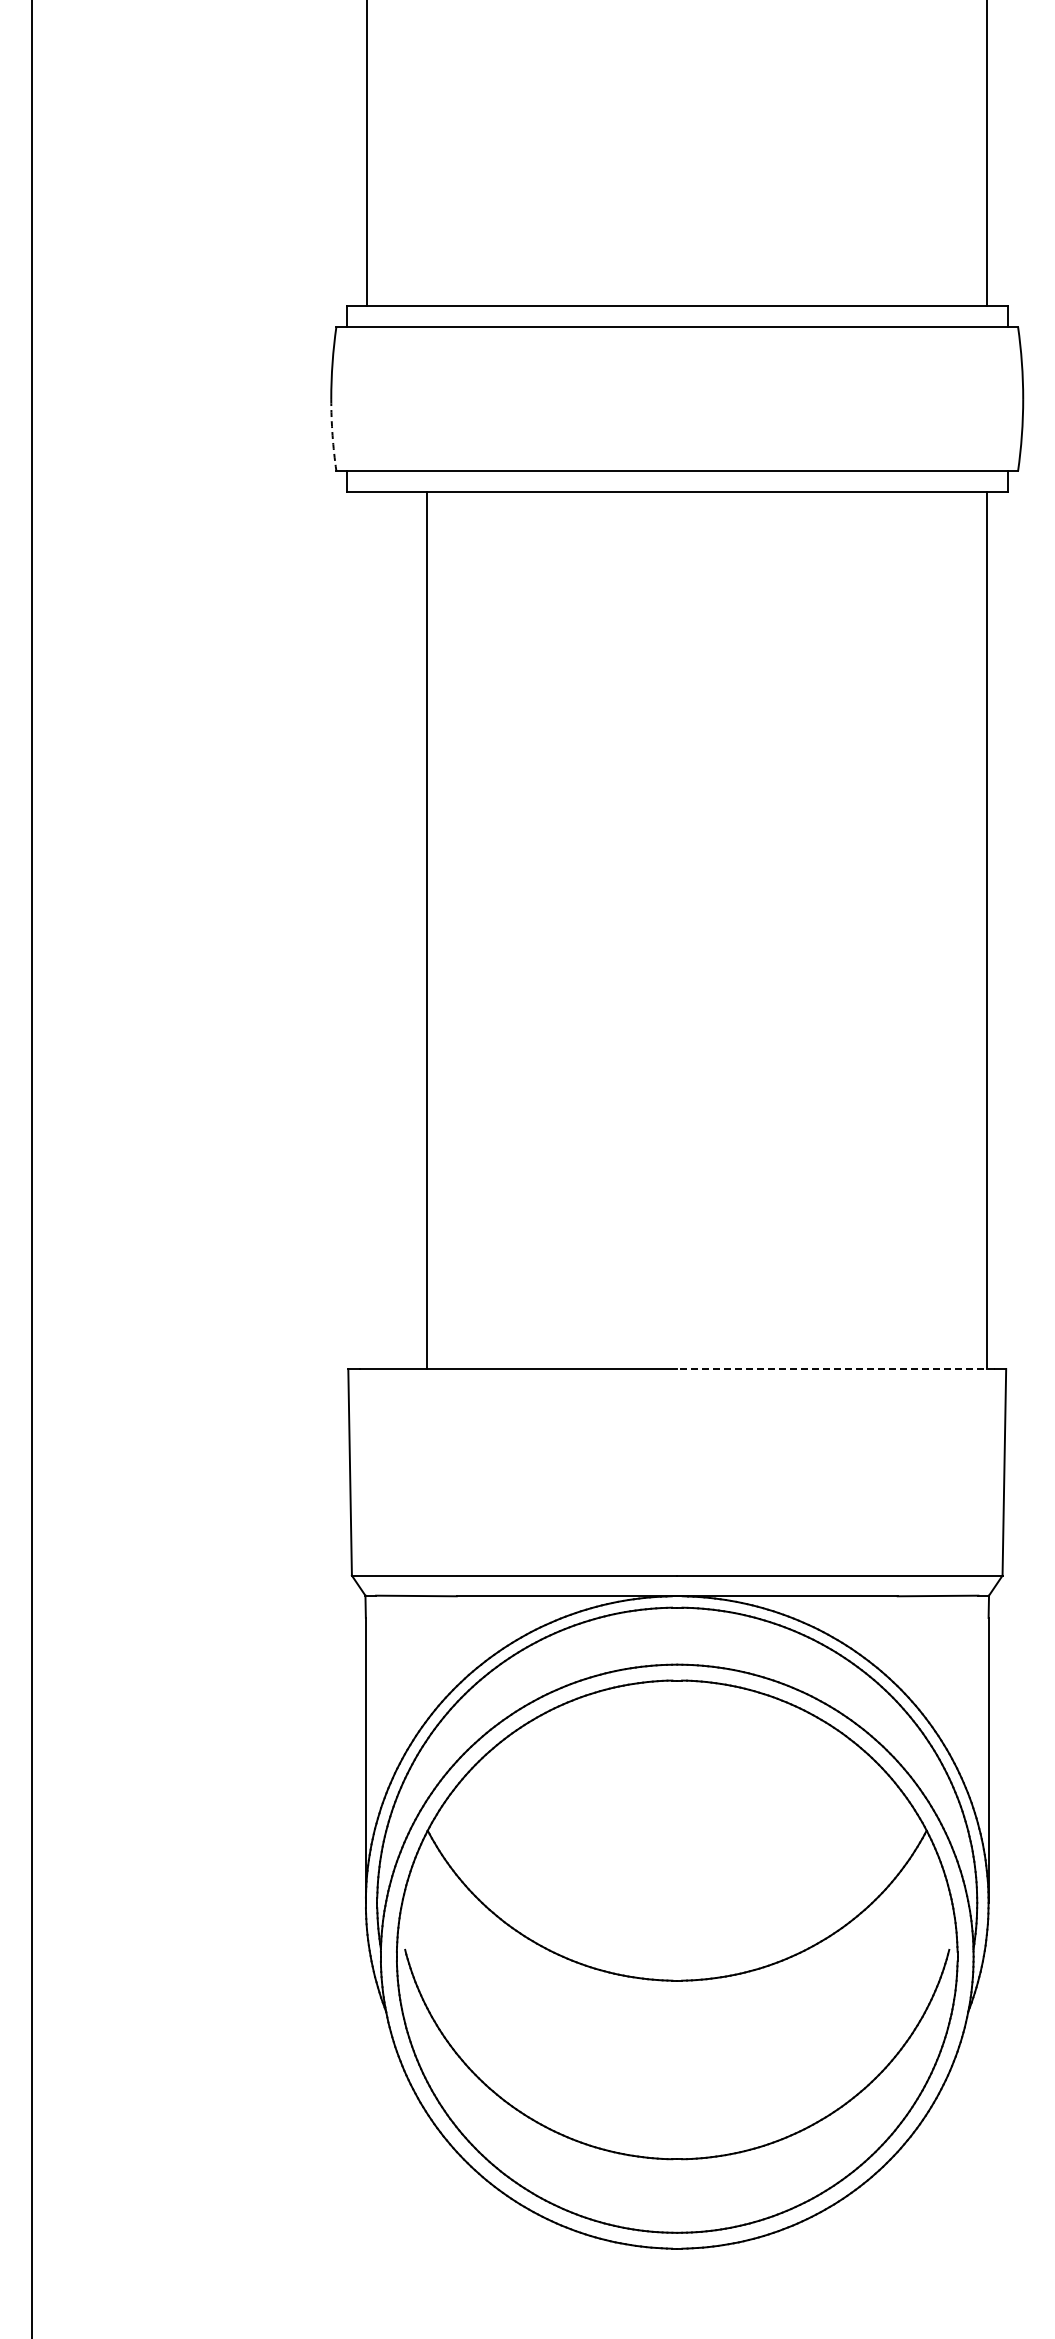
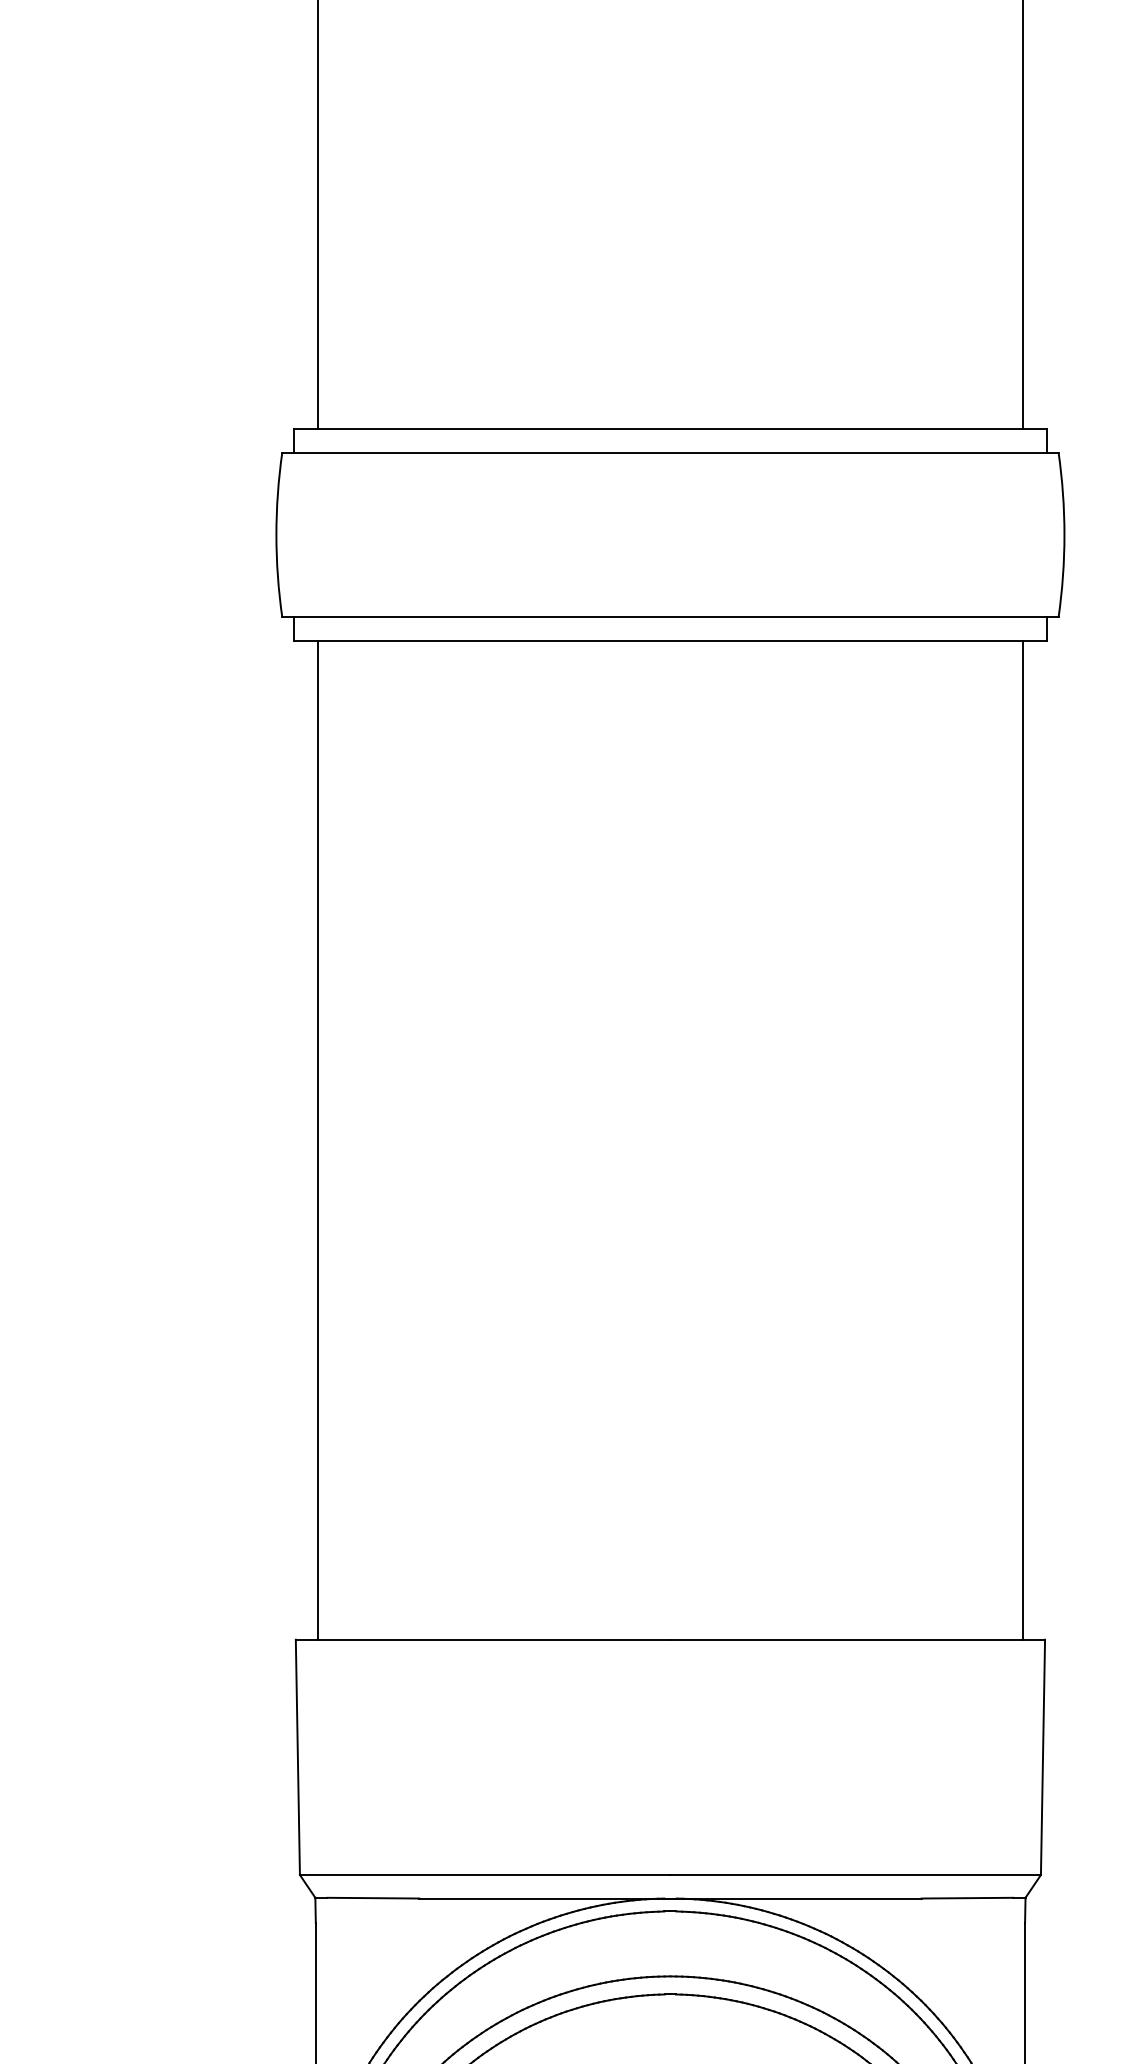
arc: (332, 435) -> (277, 576), dashed -> solid
line: (427, 930) -> (317, 1140), moved
line: (836, 1369) -> (851, 1640), dashed -> solid

